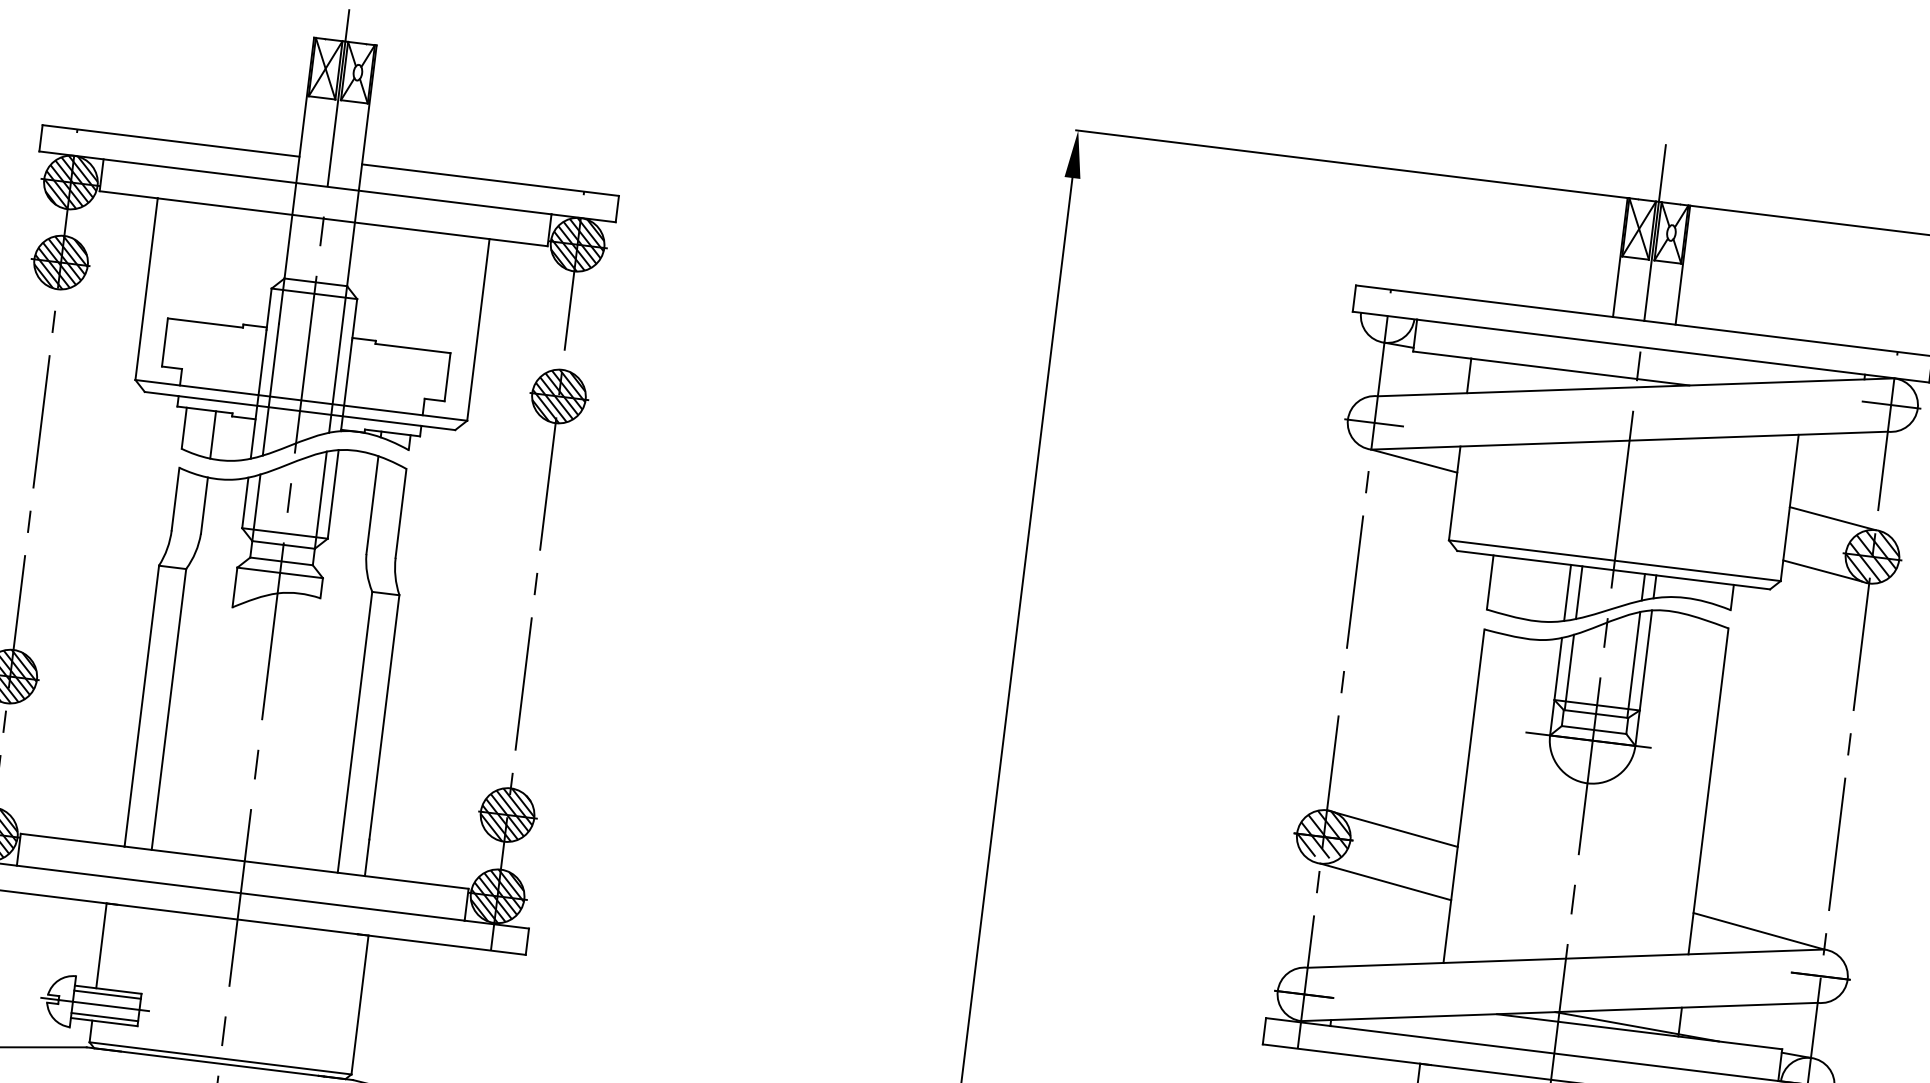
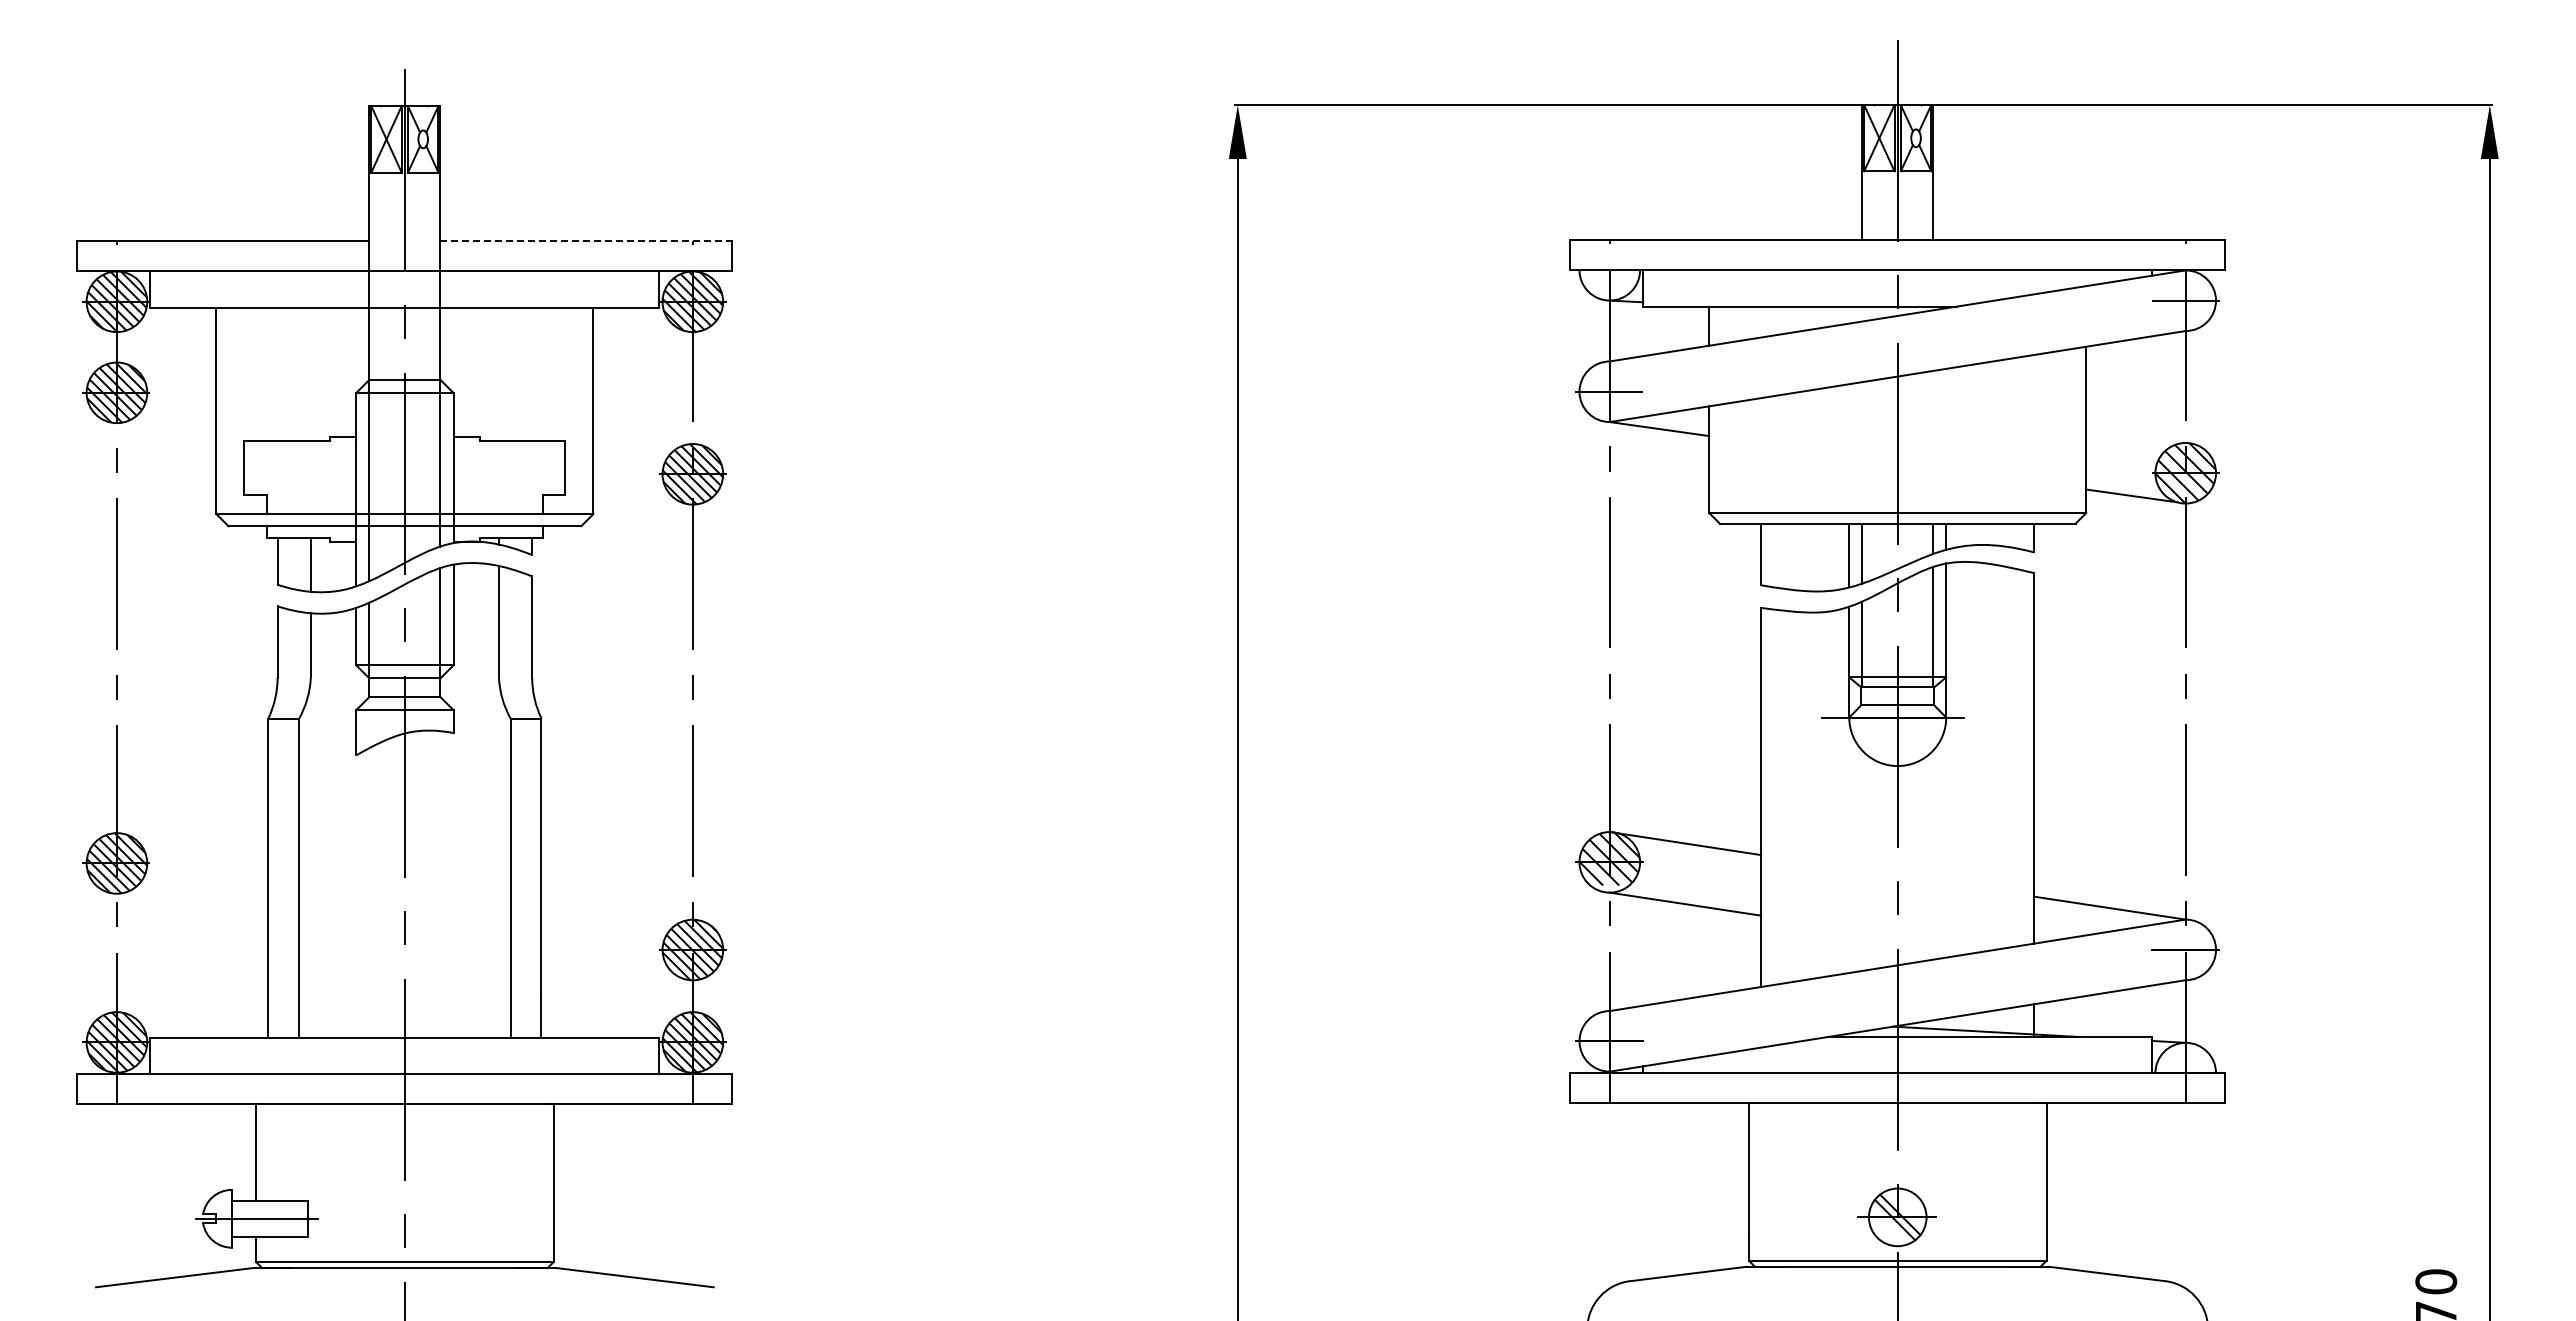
line: (490, 180) -> (586, 241), solid -> dashed
line: (1832, 518) -> (2135, 435), removed
line: (107, 994) -> (269, 1206), removed
line: (104, 1016) -> (269, 1231), removed

